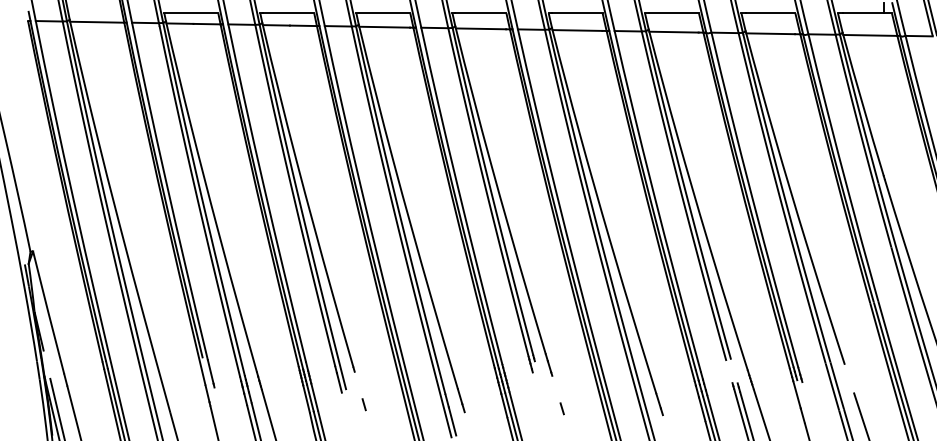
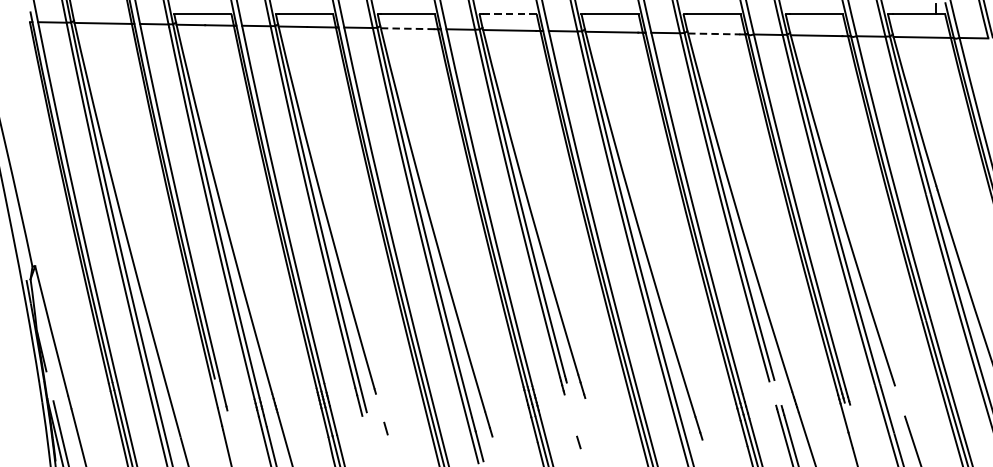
line: (480, 13) -> (509, 14), solid -> dashed
line: (385, 27) -> (408, 29), solid -> dashed
line: (674, 32) -> (714, 34), solid -> dashed
line: (561, 408) -> (578, 442), moved

